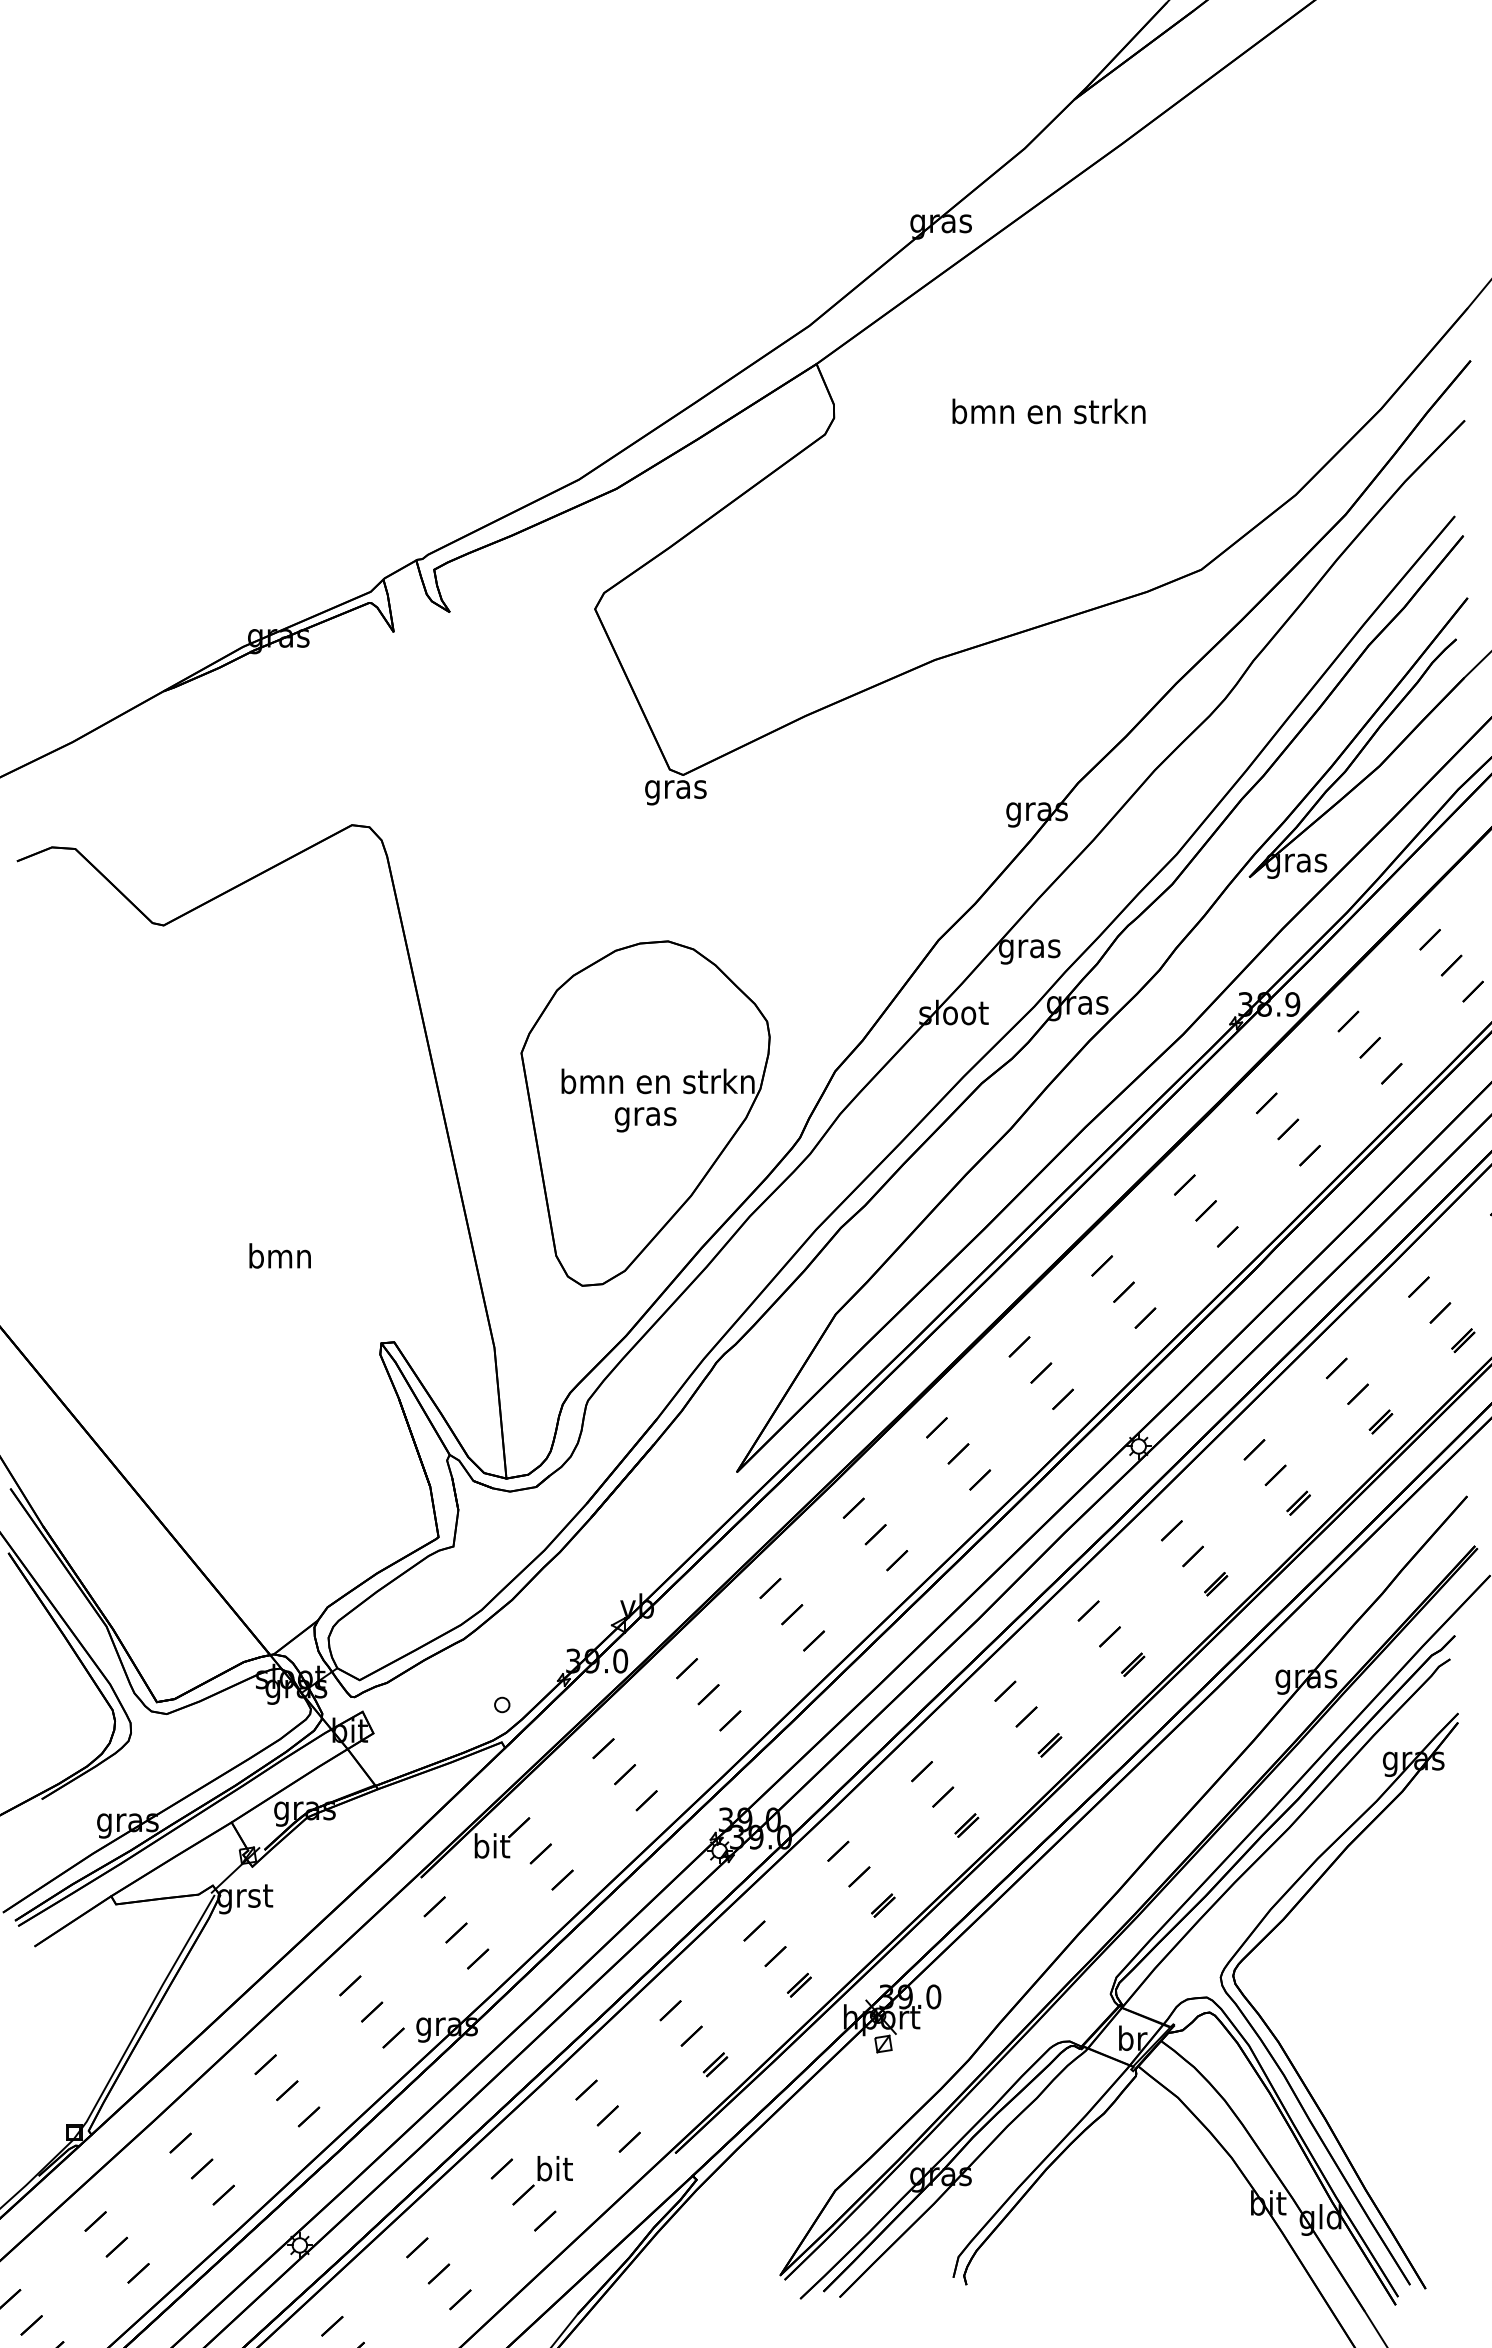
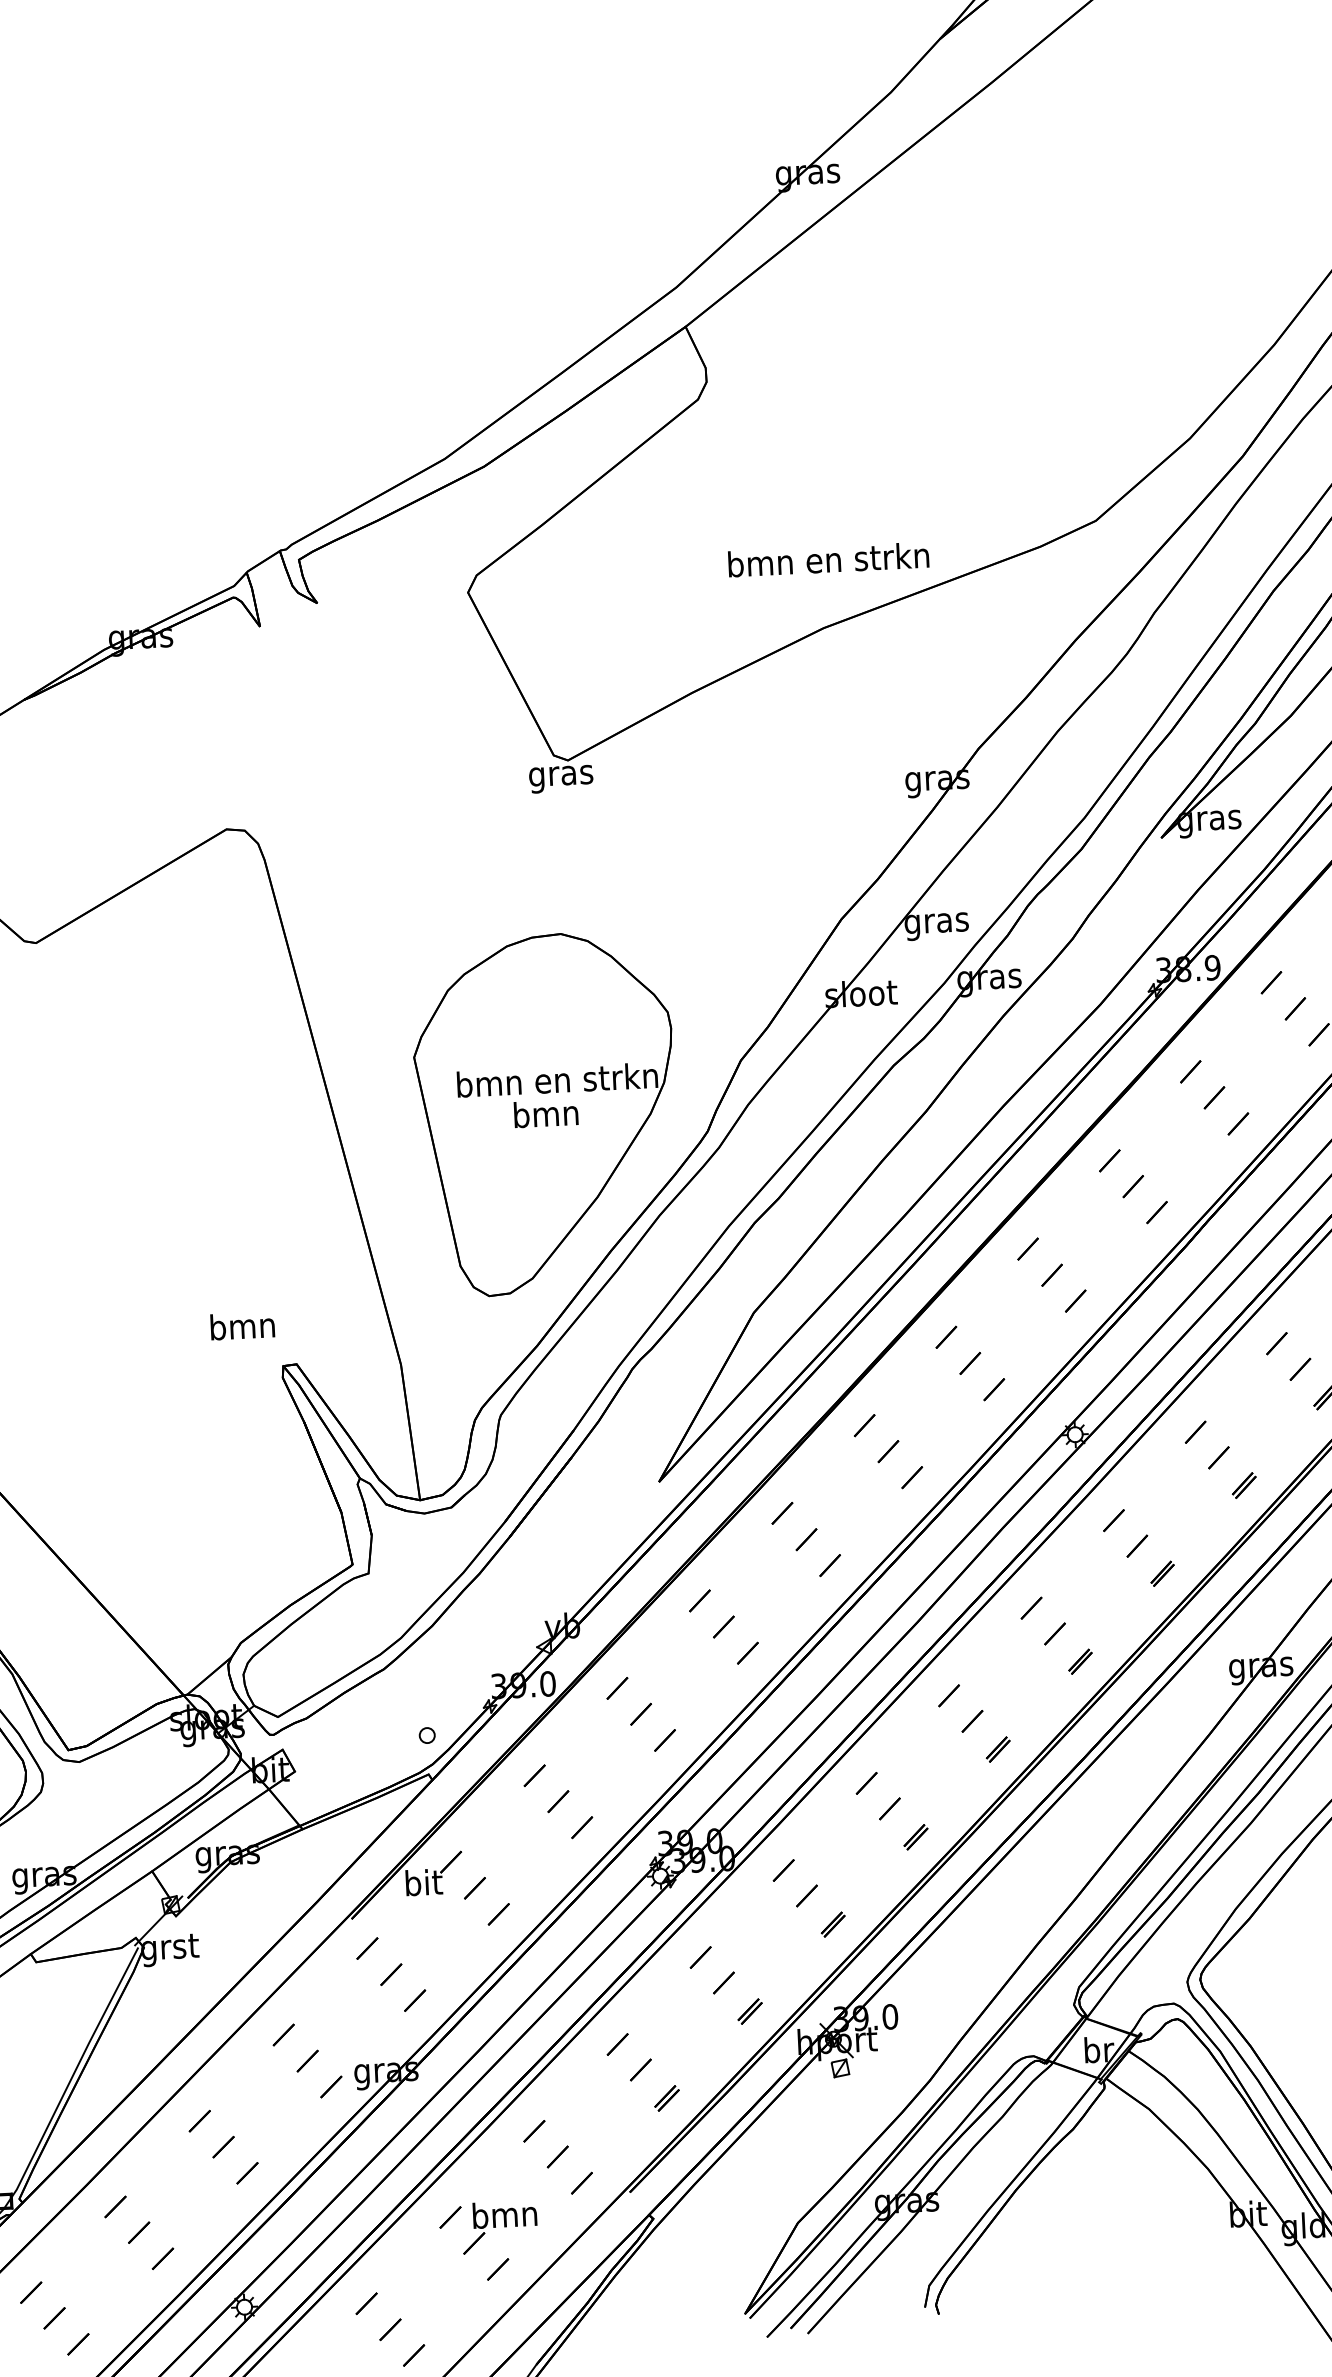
text: (1048, 411) -> (828, 559), moved
text: (645, 1116) -> (546, 1117), gras -> bmn
text: (279, 1255) -> (241, 1325), moved
text: (554, 2168) -> (505, 2214), bit -> bmn

